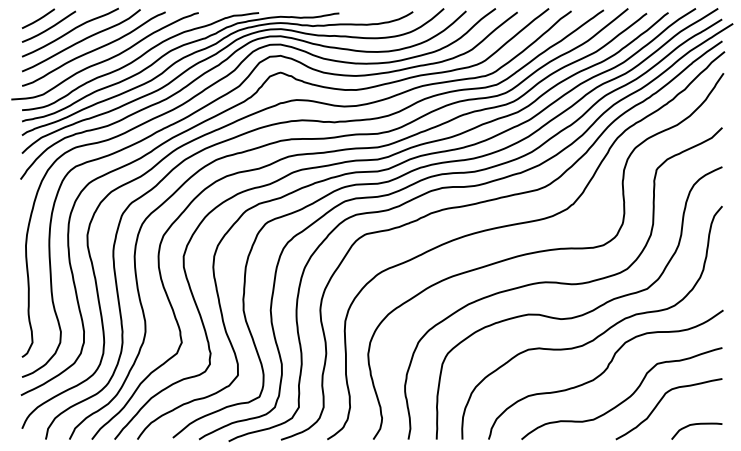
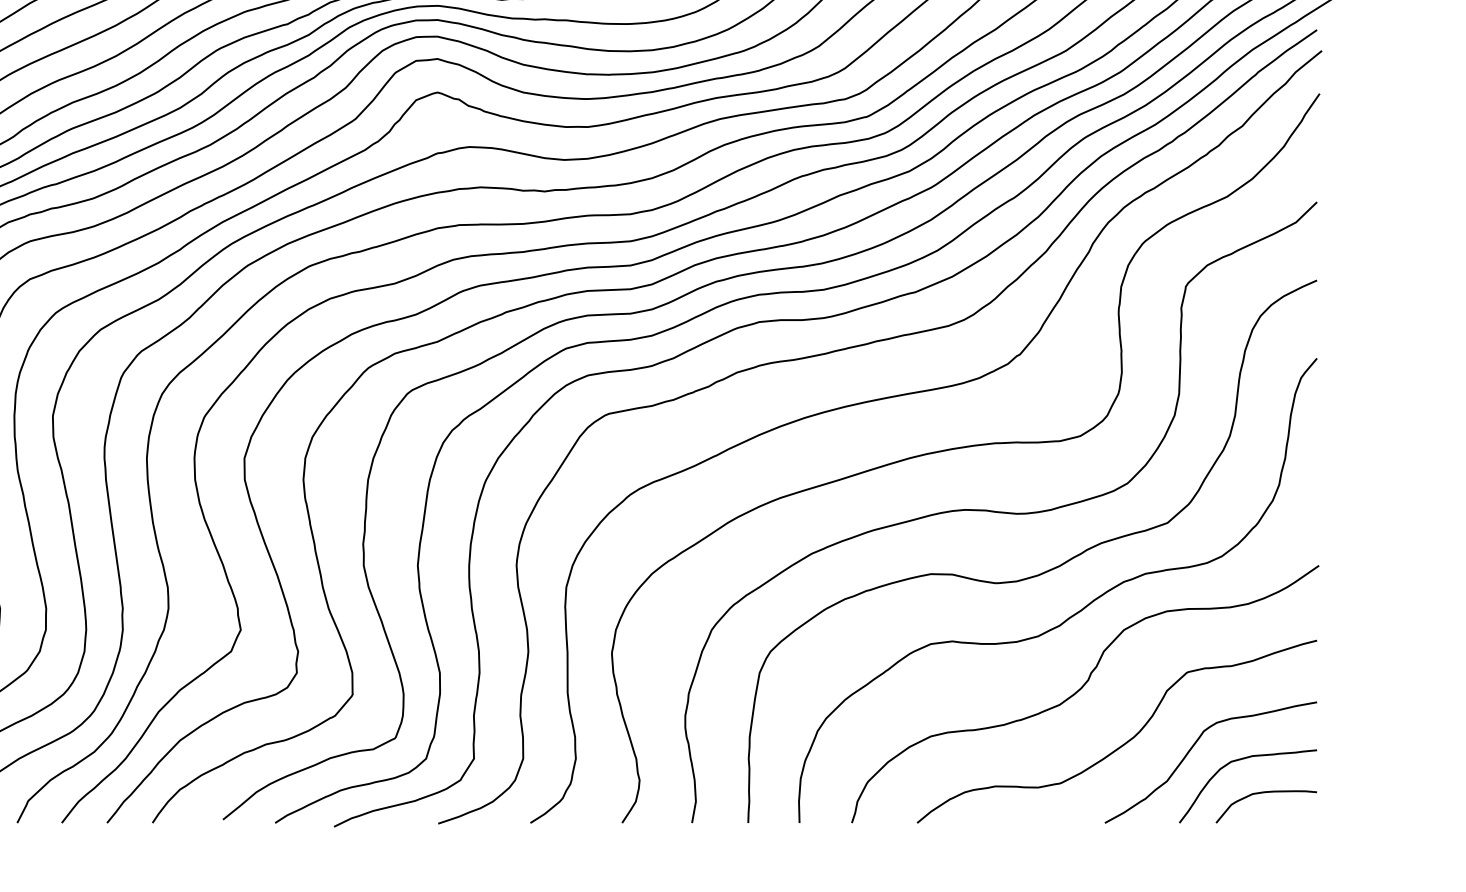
curve: (685, 408) -> (1243, 761), added

